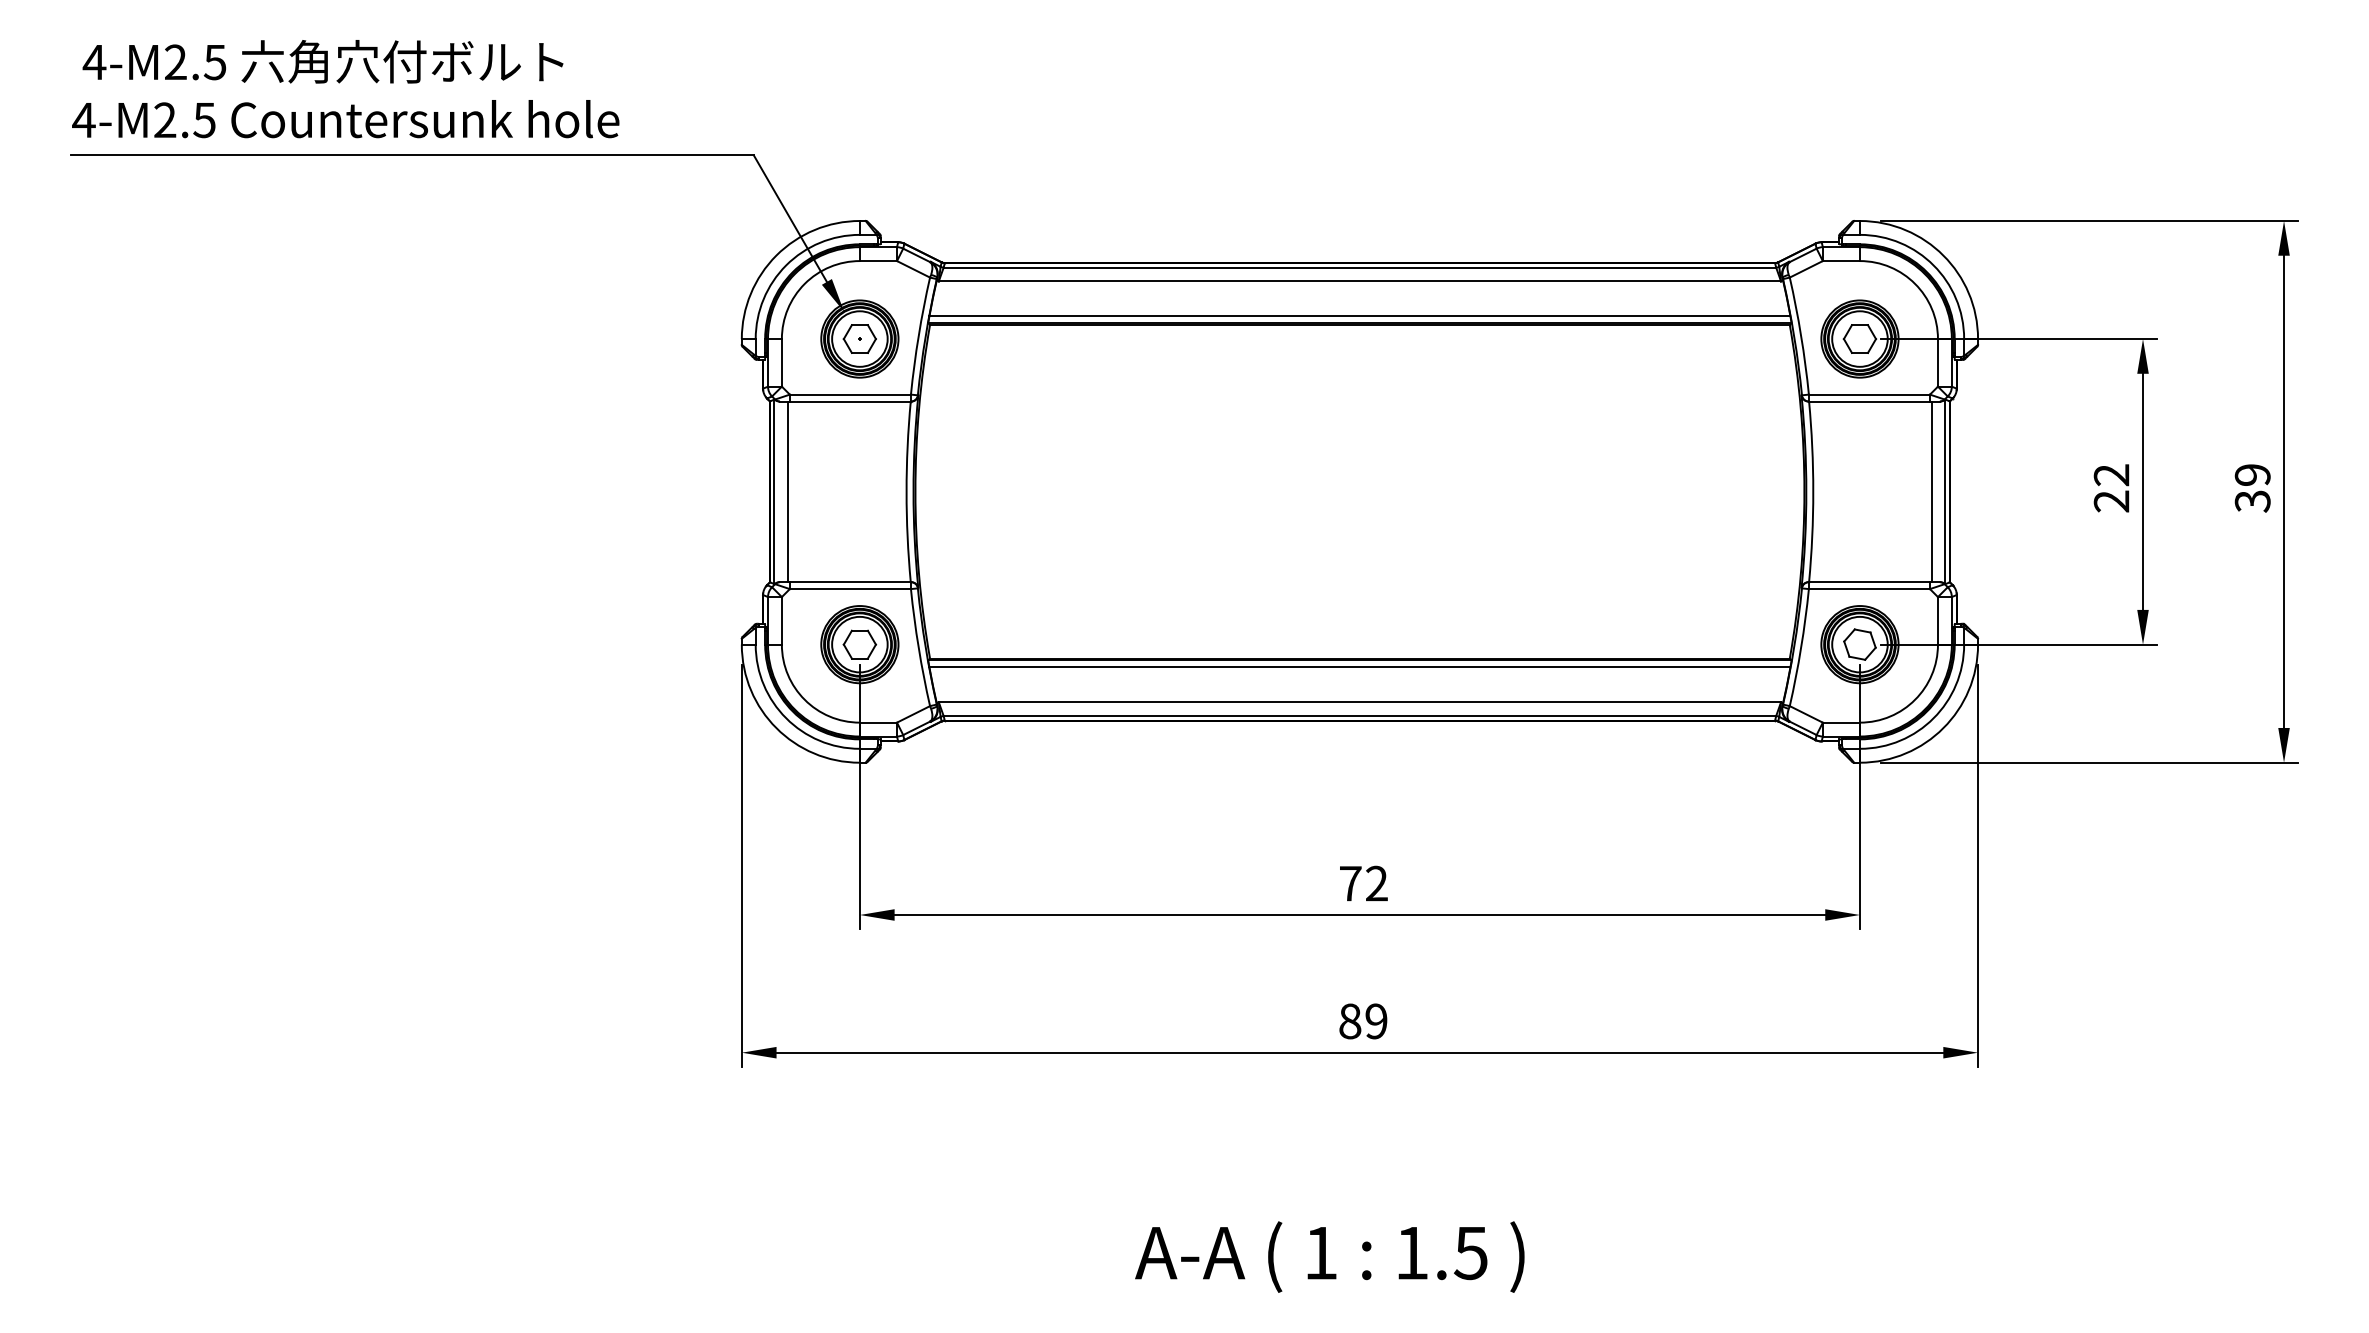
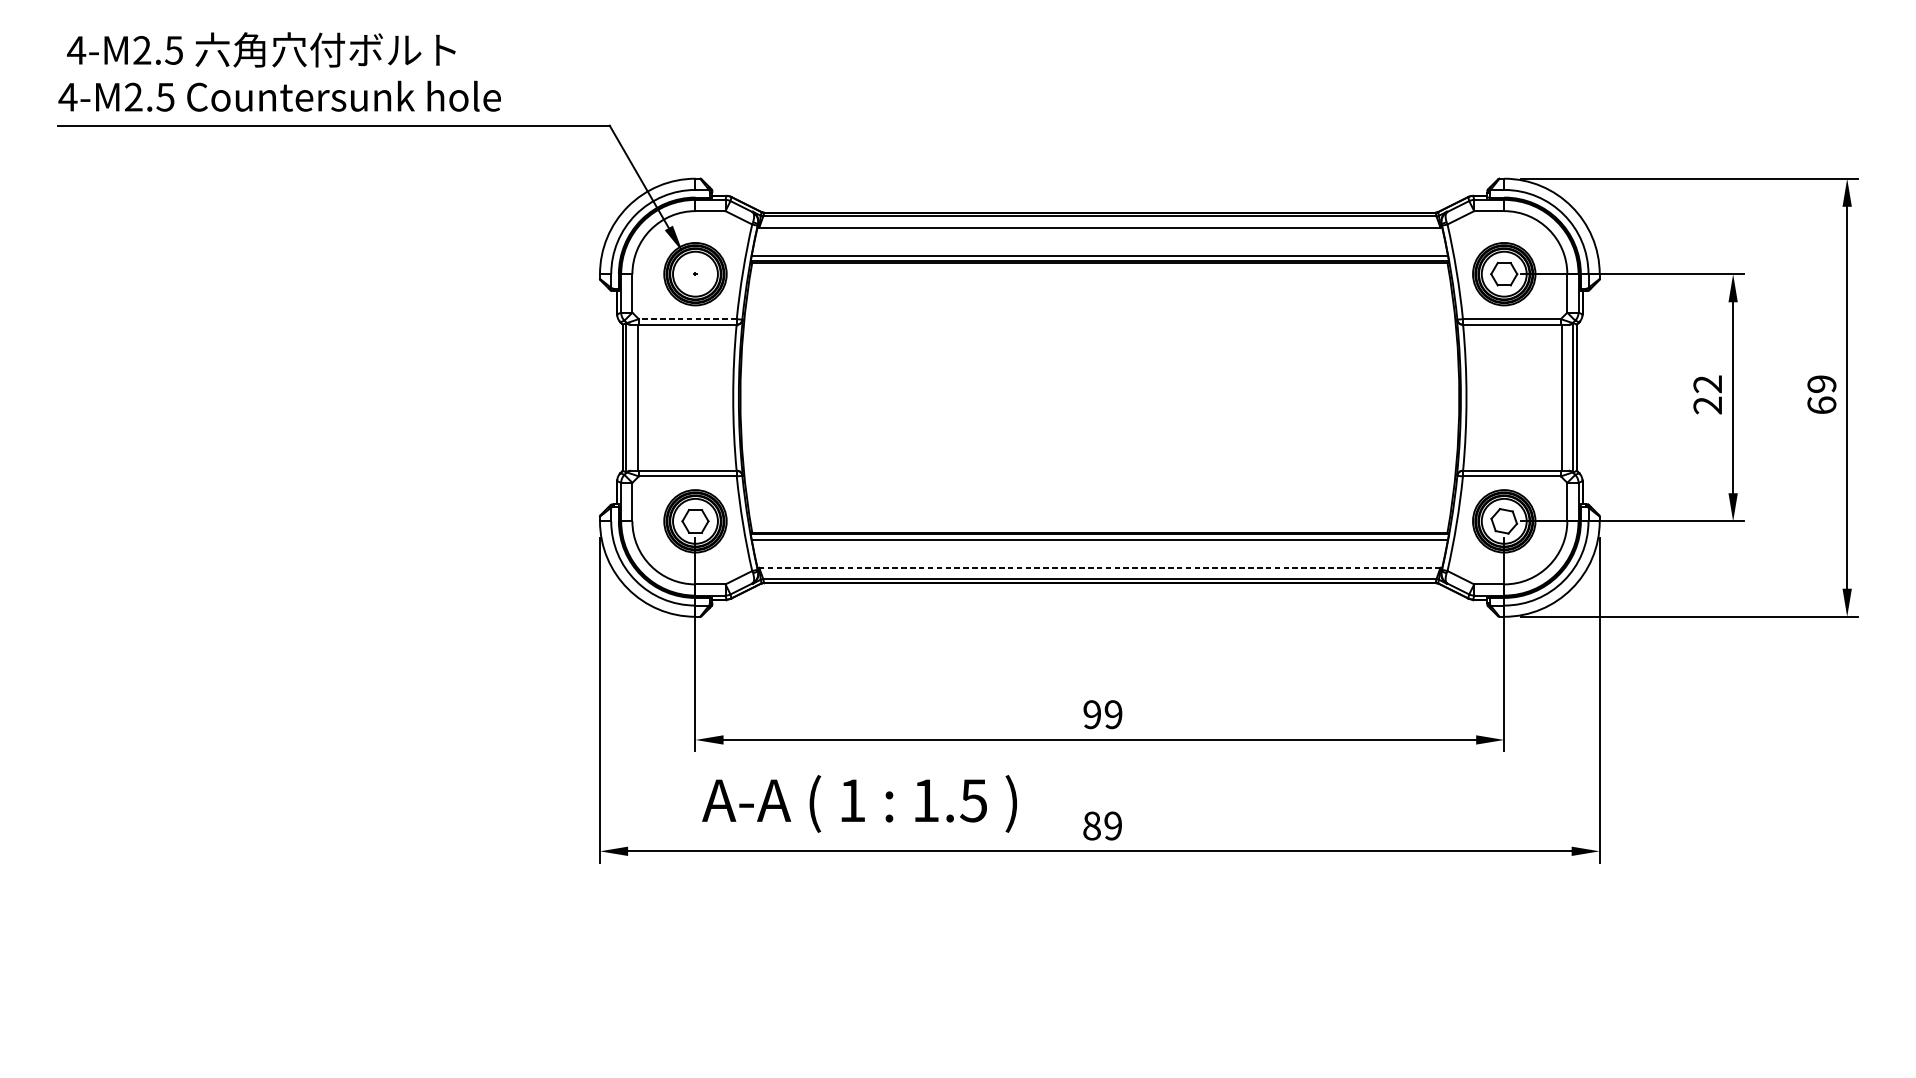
part: (859, 338) -> (695, 273), removed
line: (850, 394) -> (687, 319), solid -> dashed
text: (2252, 501) -> (1821, 405), 39 -> 69
line: (1359, 702) -> (1099, 568), solid -> dashed
text: (1363, 883) -> (1102, 714), 72 -> 99
text: (1329, 1256) -> (859, 803), moved

